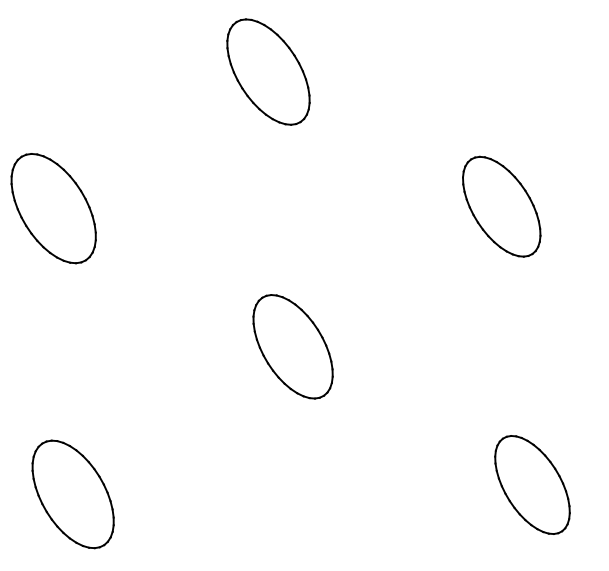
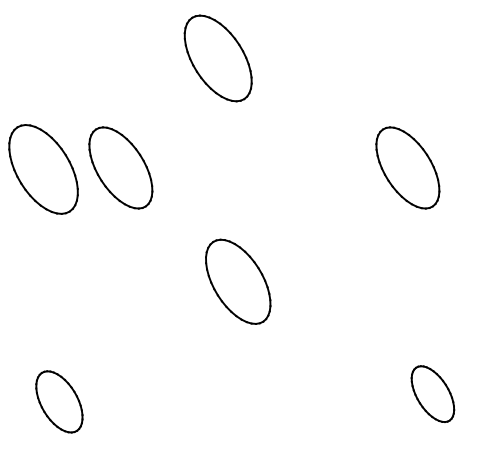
part: (148, 206) -> (120, 167), added
part: (532, 484) -> (432, 393), size x0.7
part: (73, 493) -> (59, 401), size x0.7

